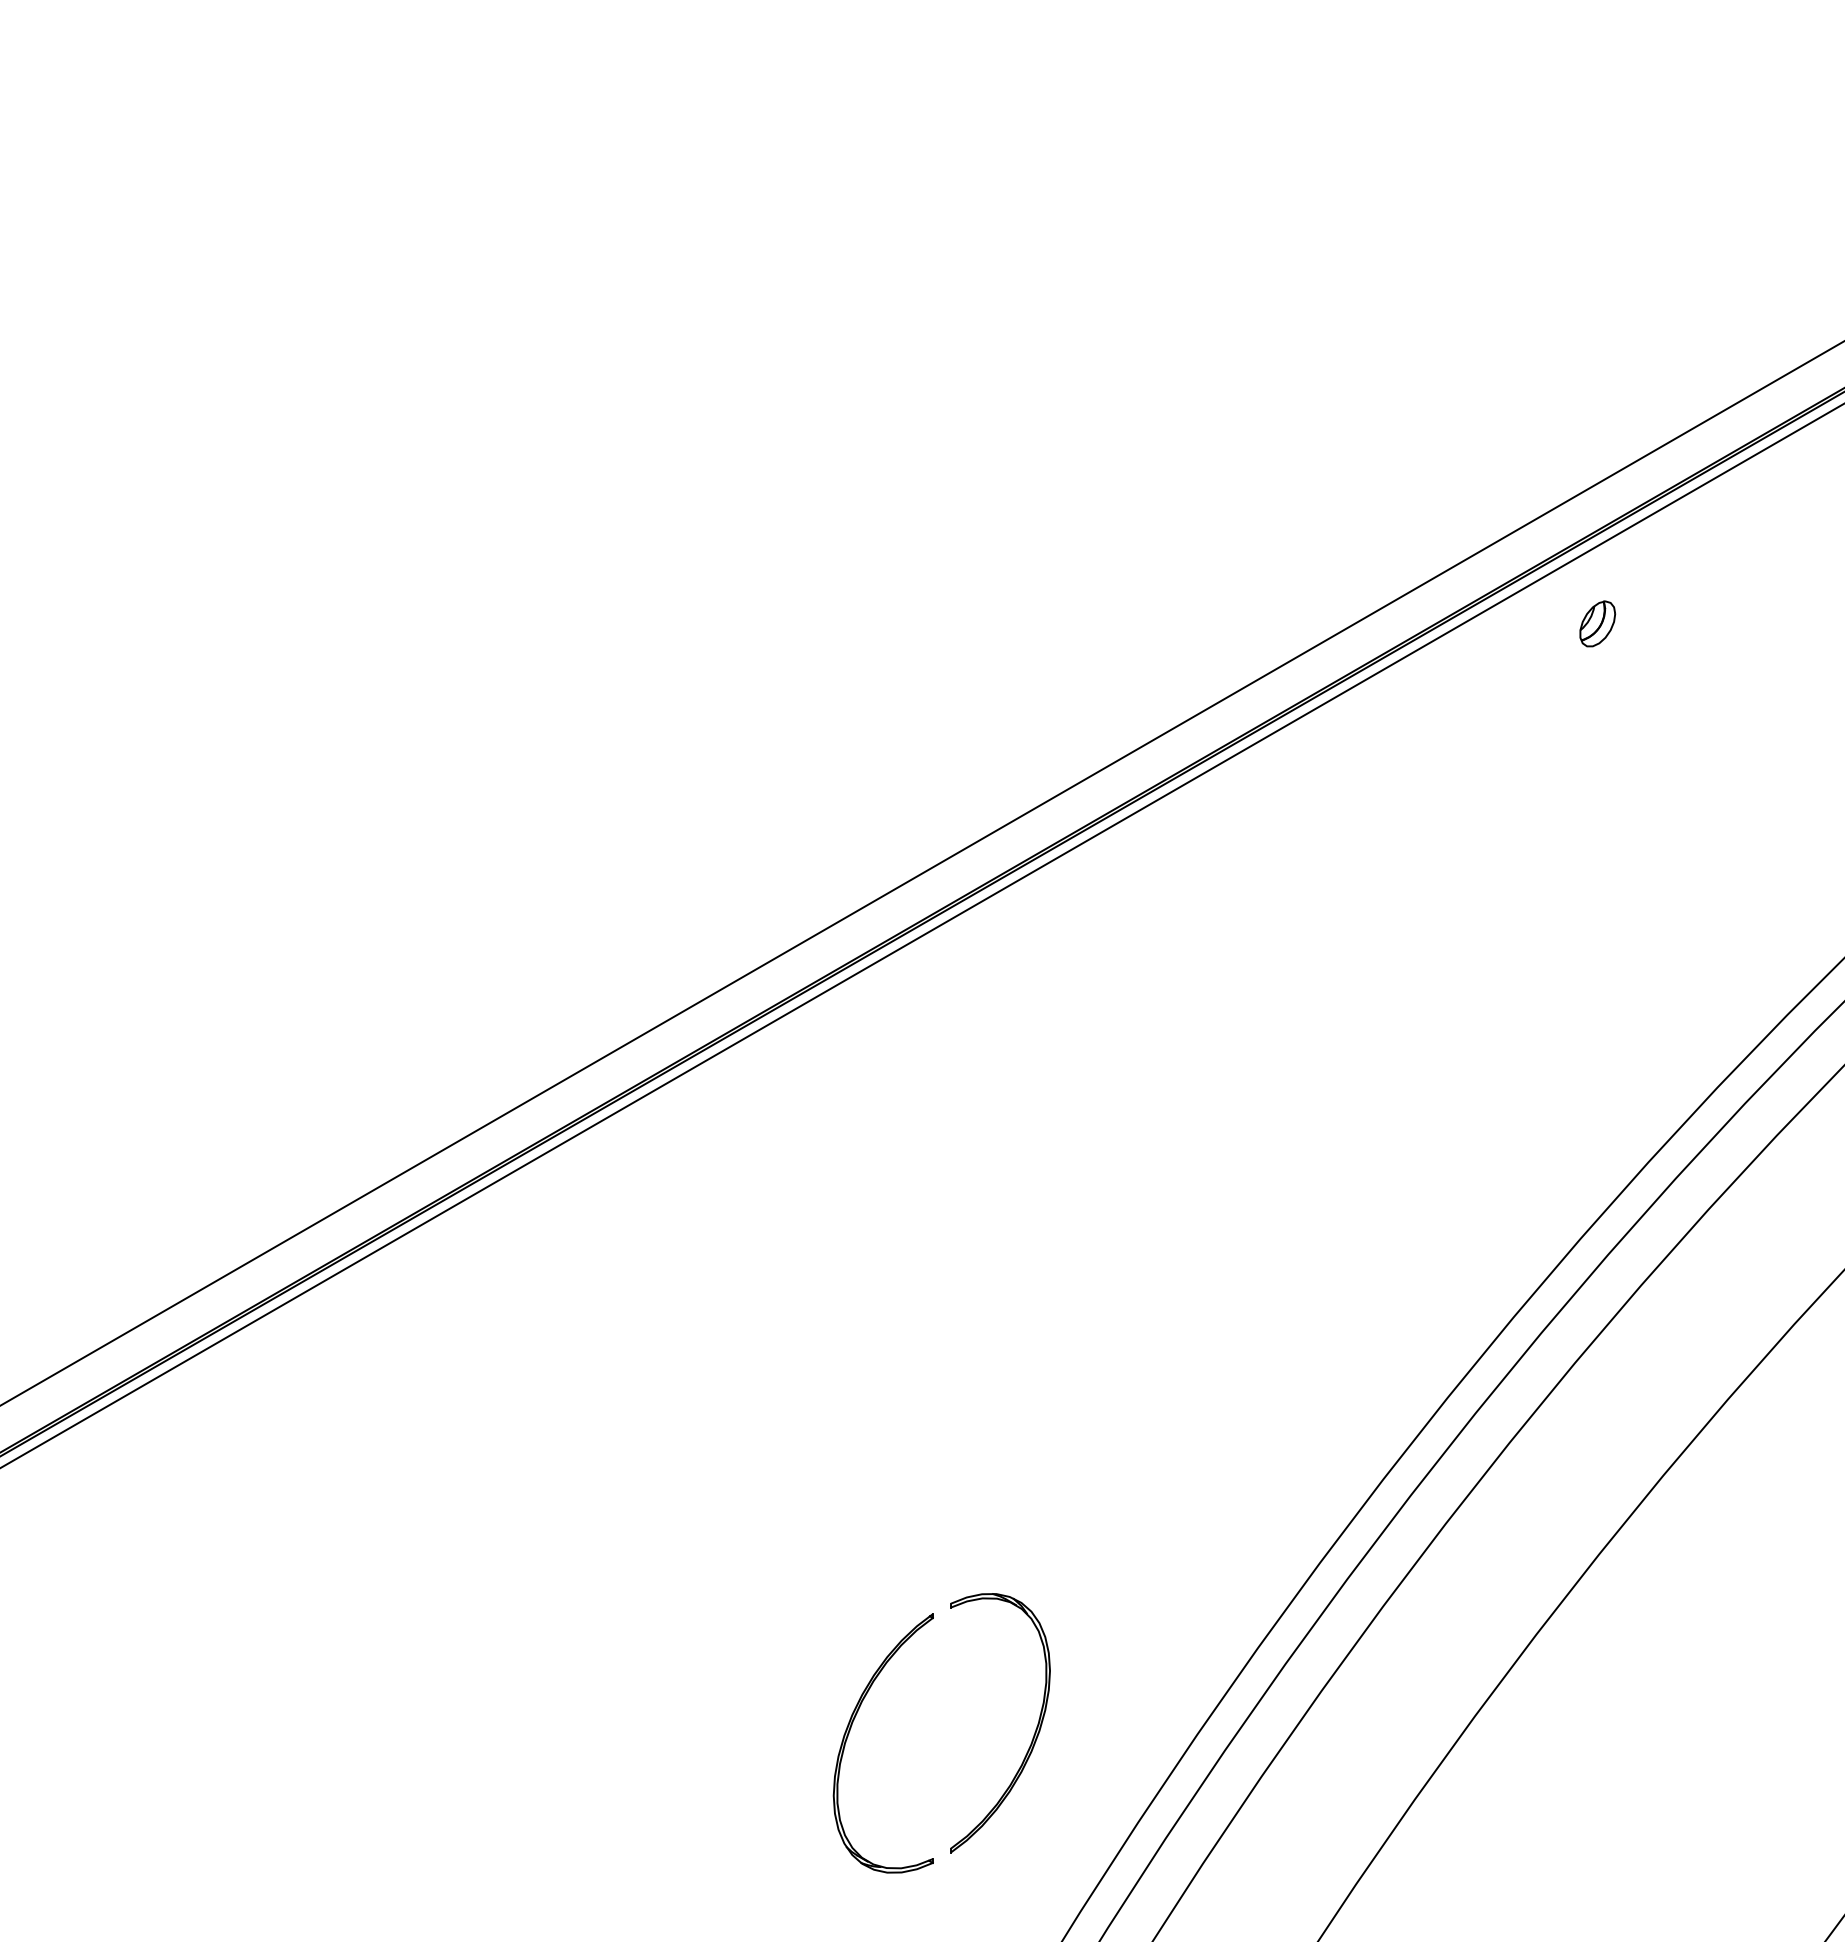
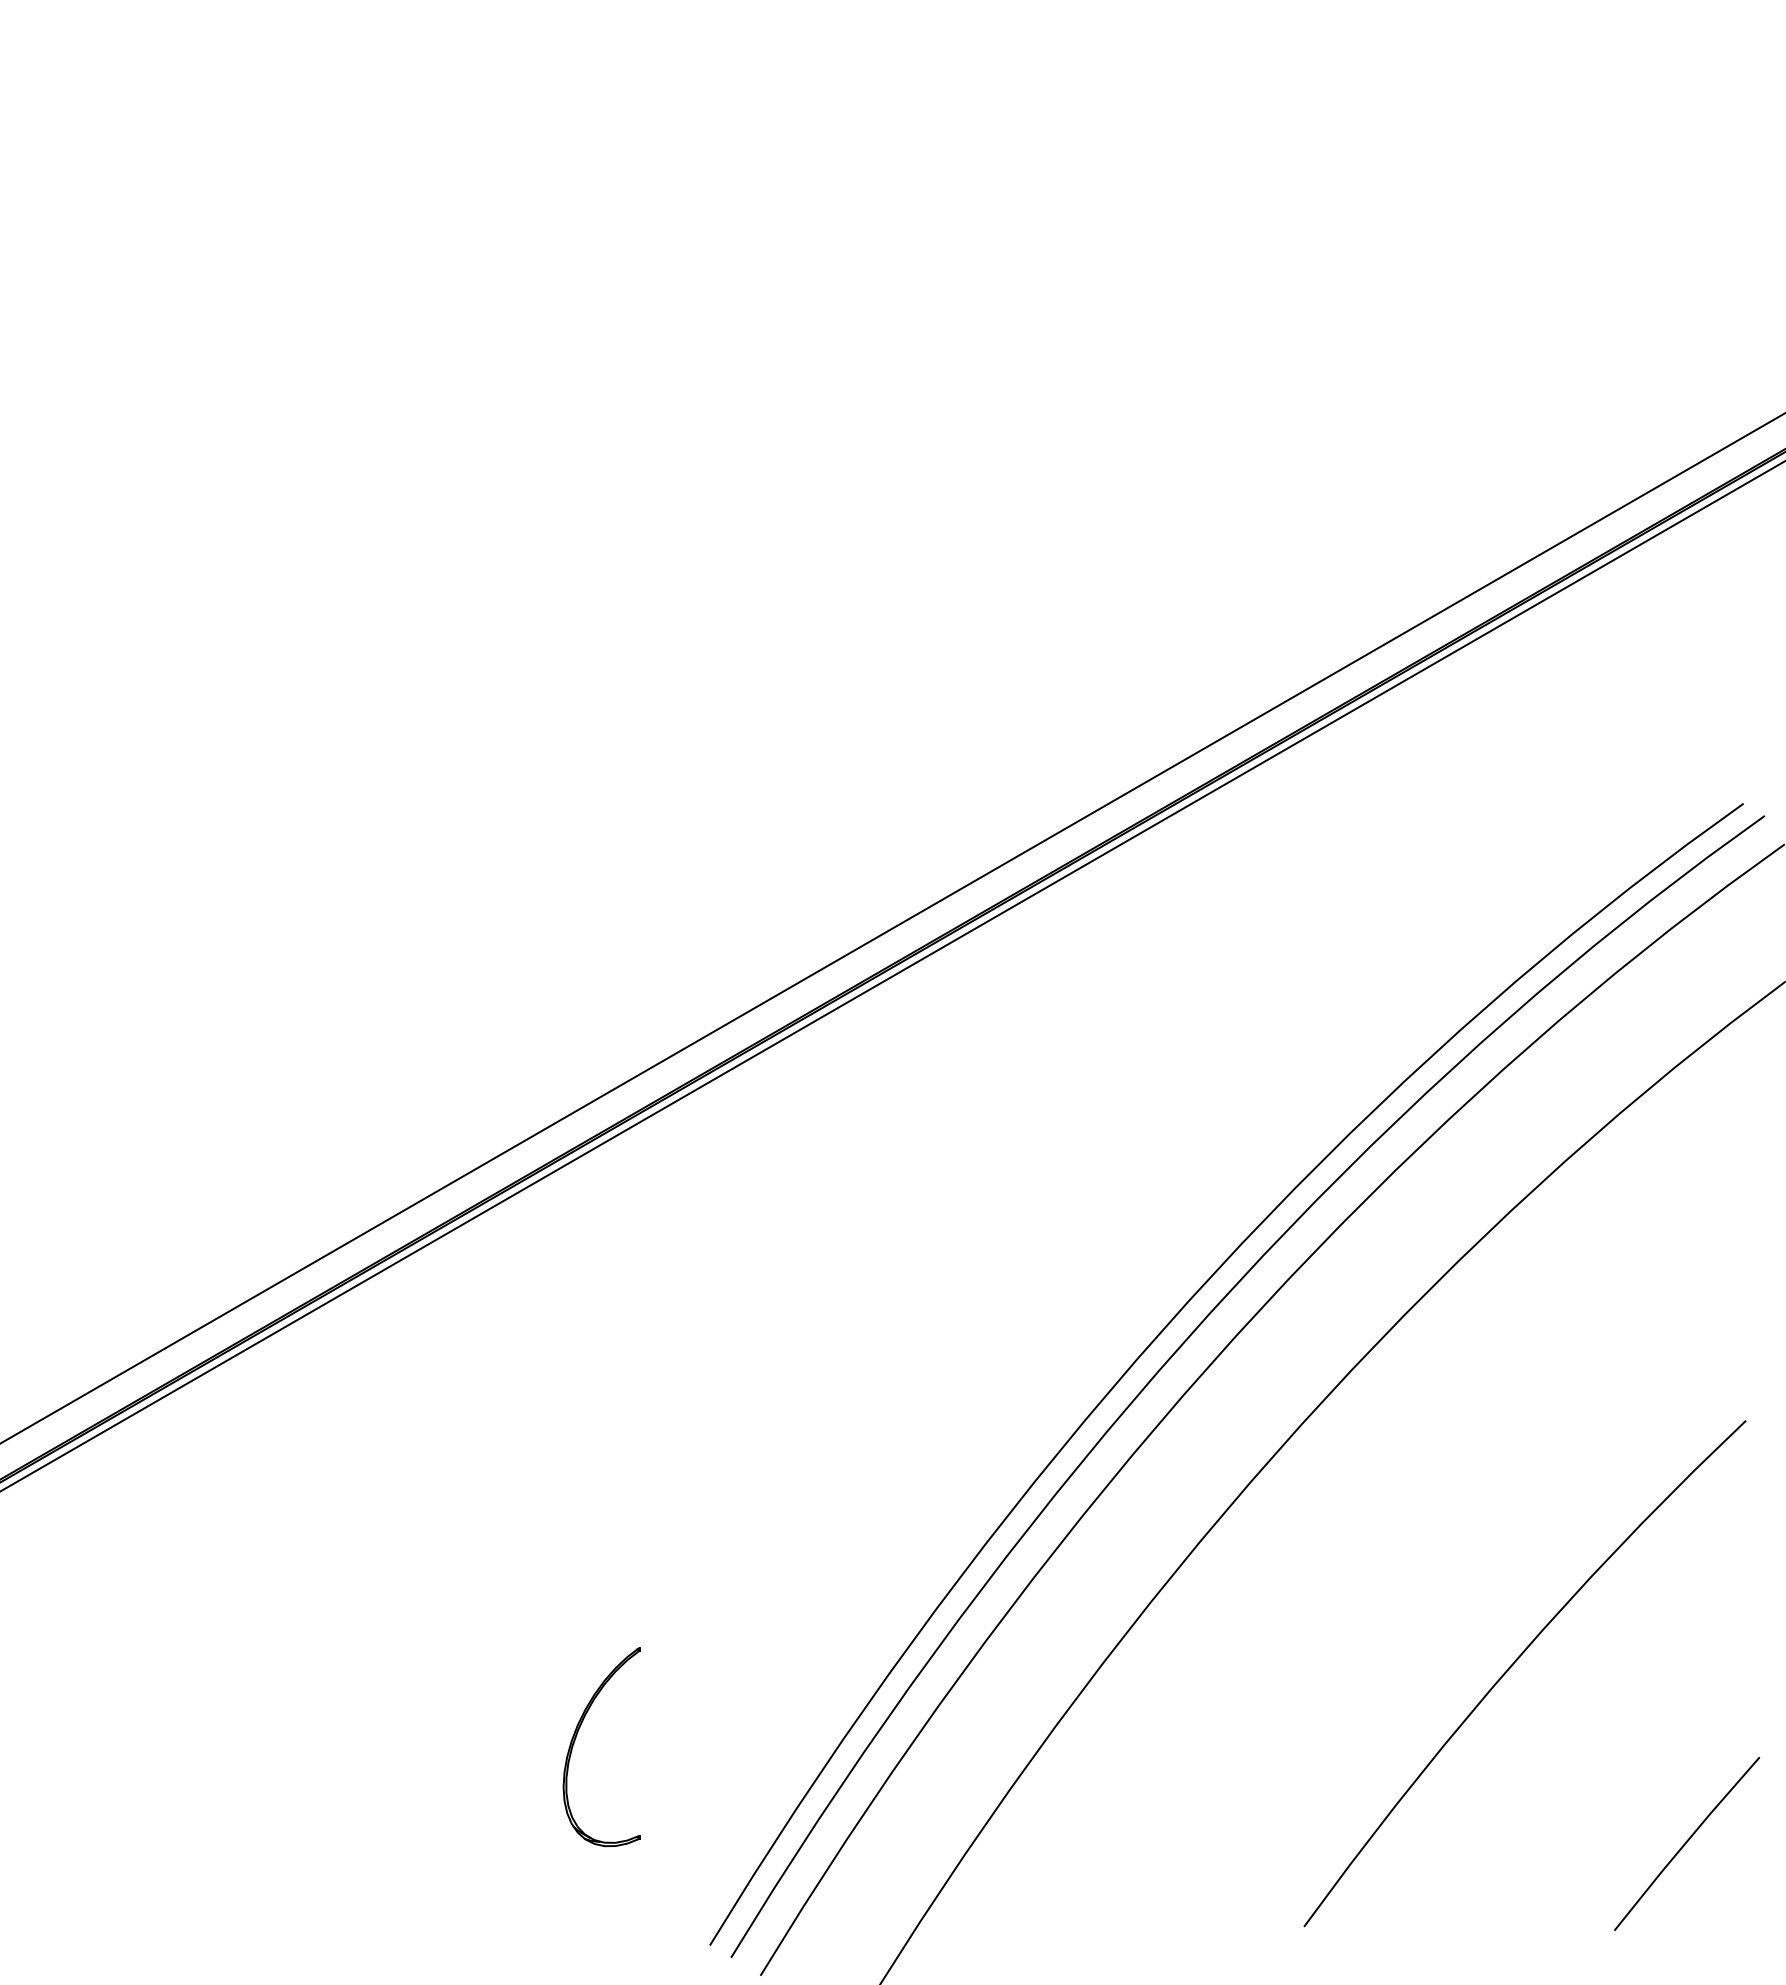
part: (1597, 623) -> (1149, 887), removed
part: (1032, 1734) -> (716, 1740), removed

